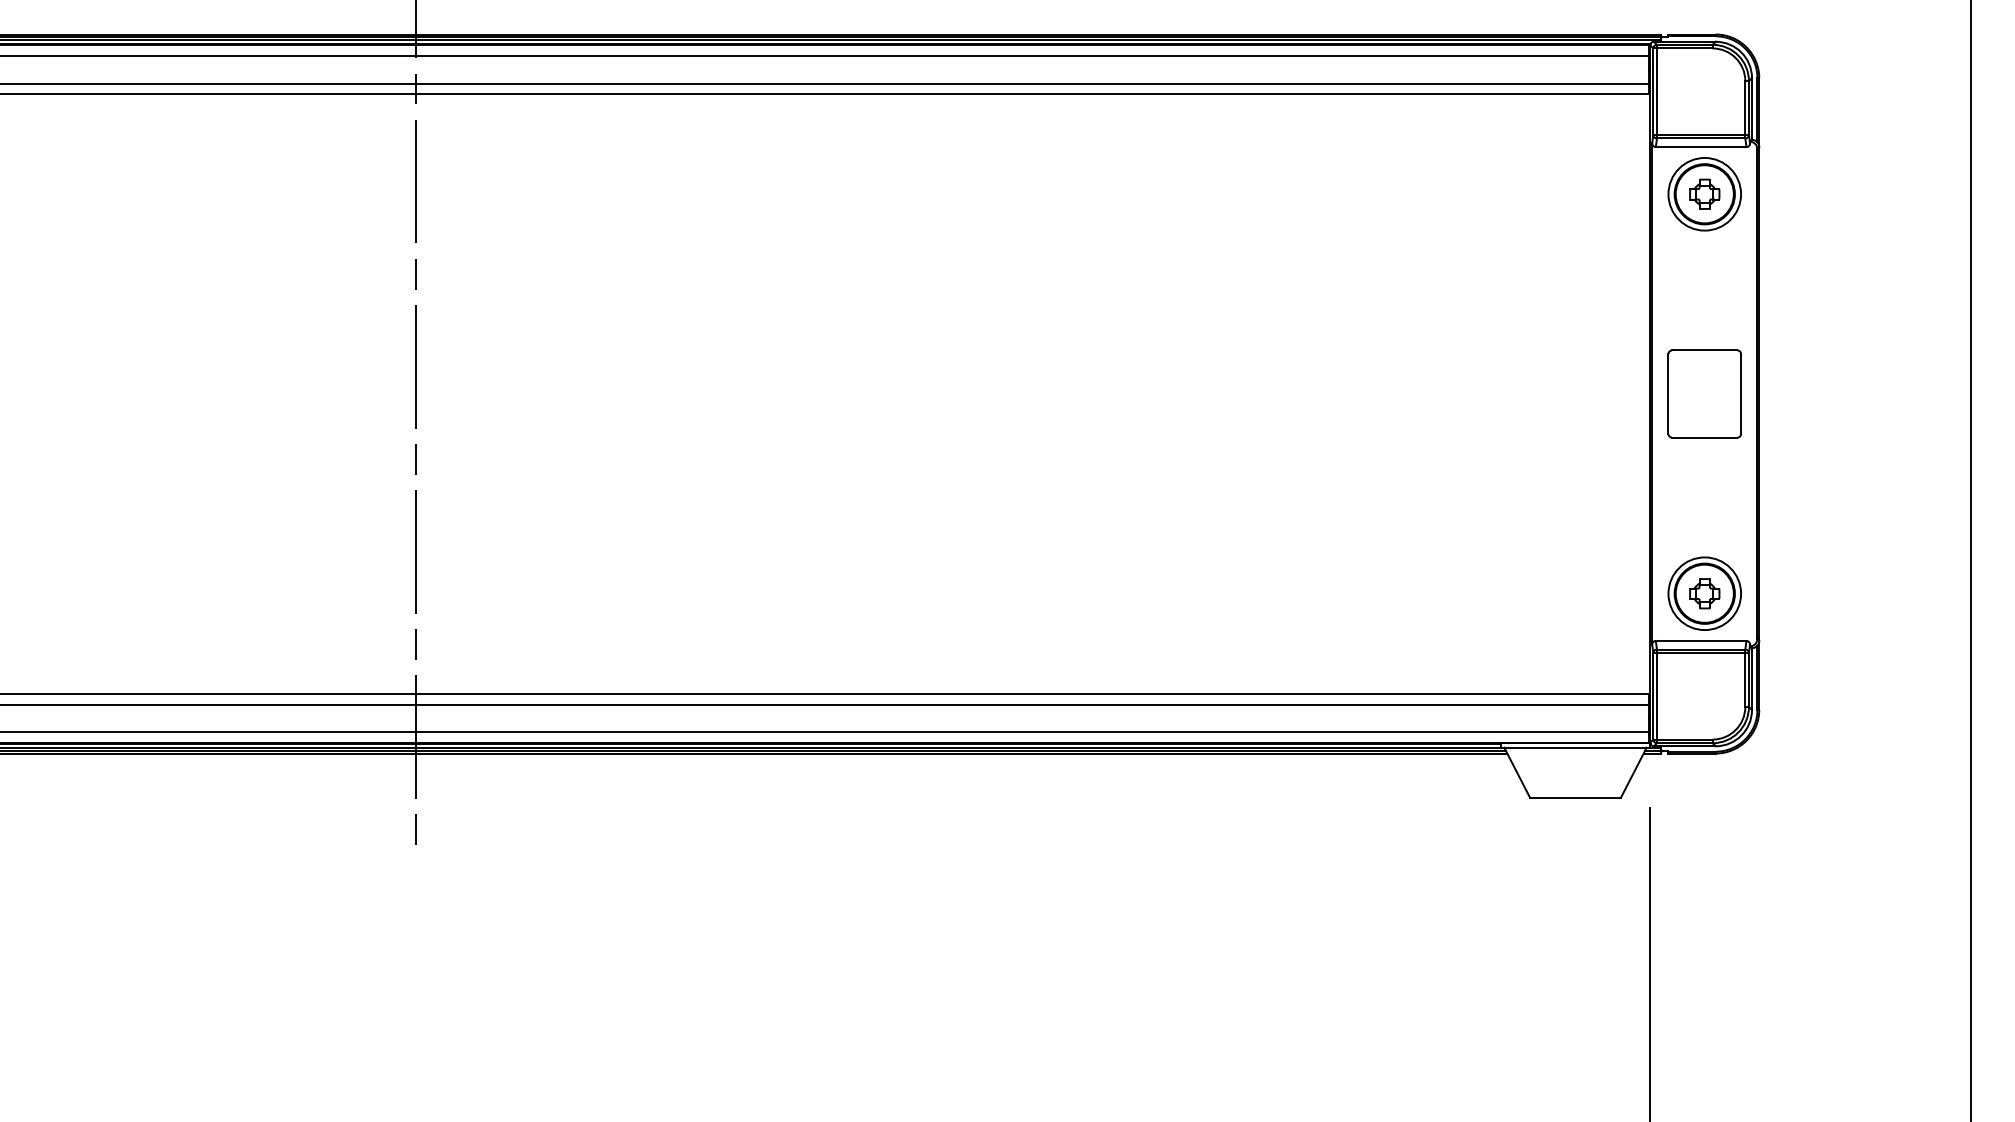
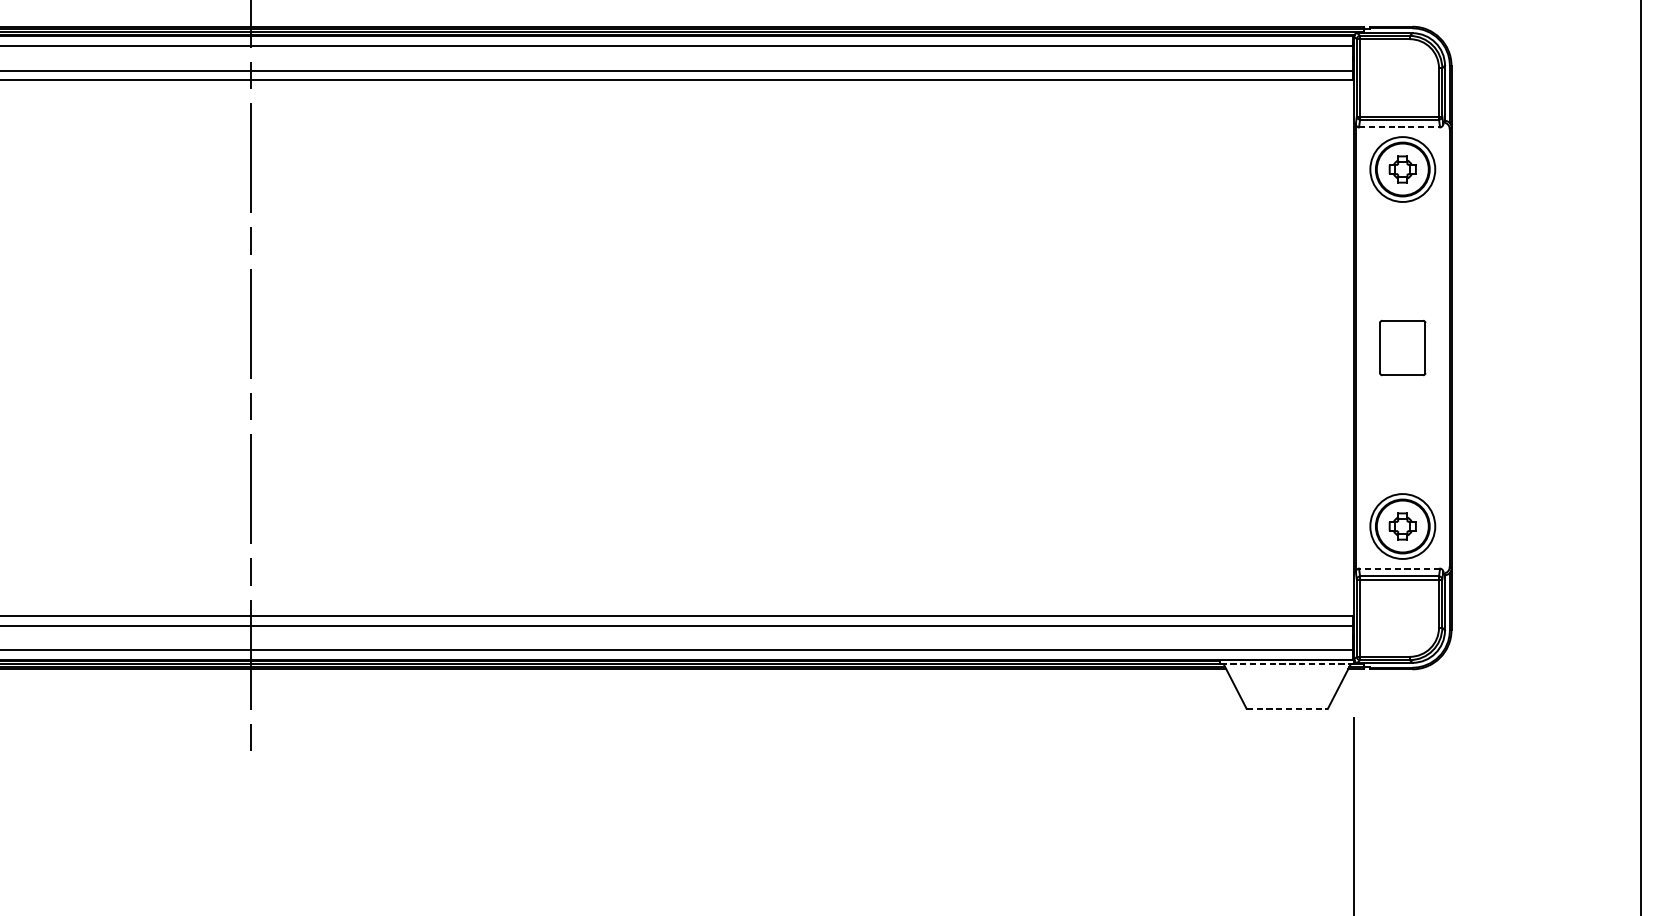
line: (1701, 147) -> (1399, 127), solid -> dashed
part: (1704, 393) -> (1402, 347), size x0.7
line: (1700, 640) -> (1398, 568), solid -> dashed
line: (1575, 747) -> (1287, 663), solid -> dashed
line: (1576, 797) -> (1288, 708), solid -> dashed

